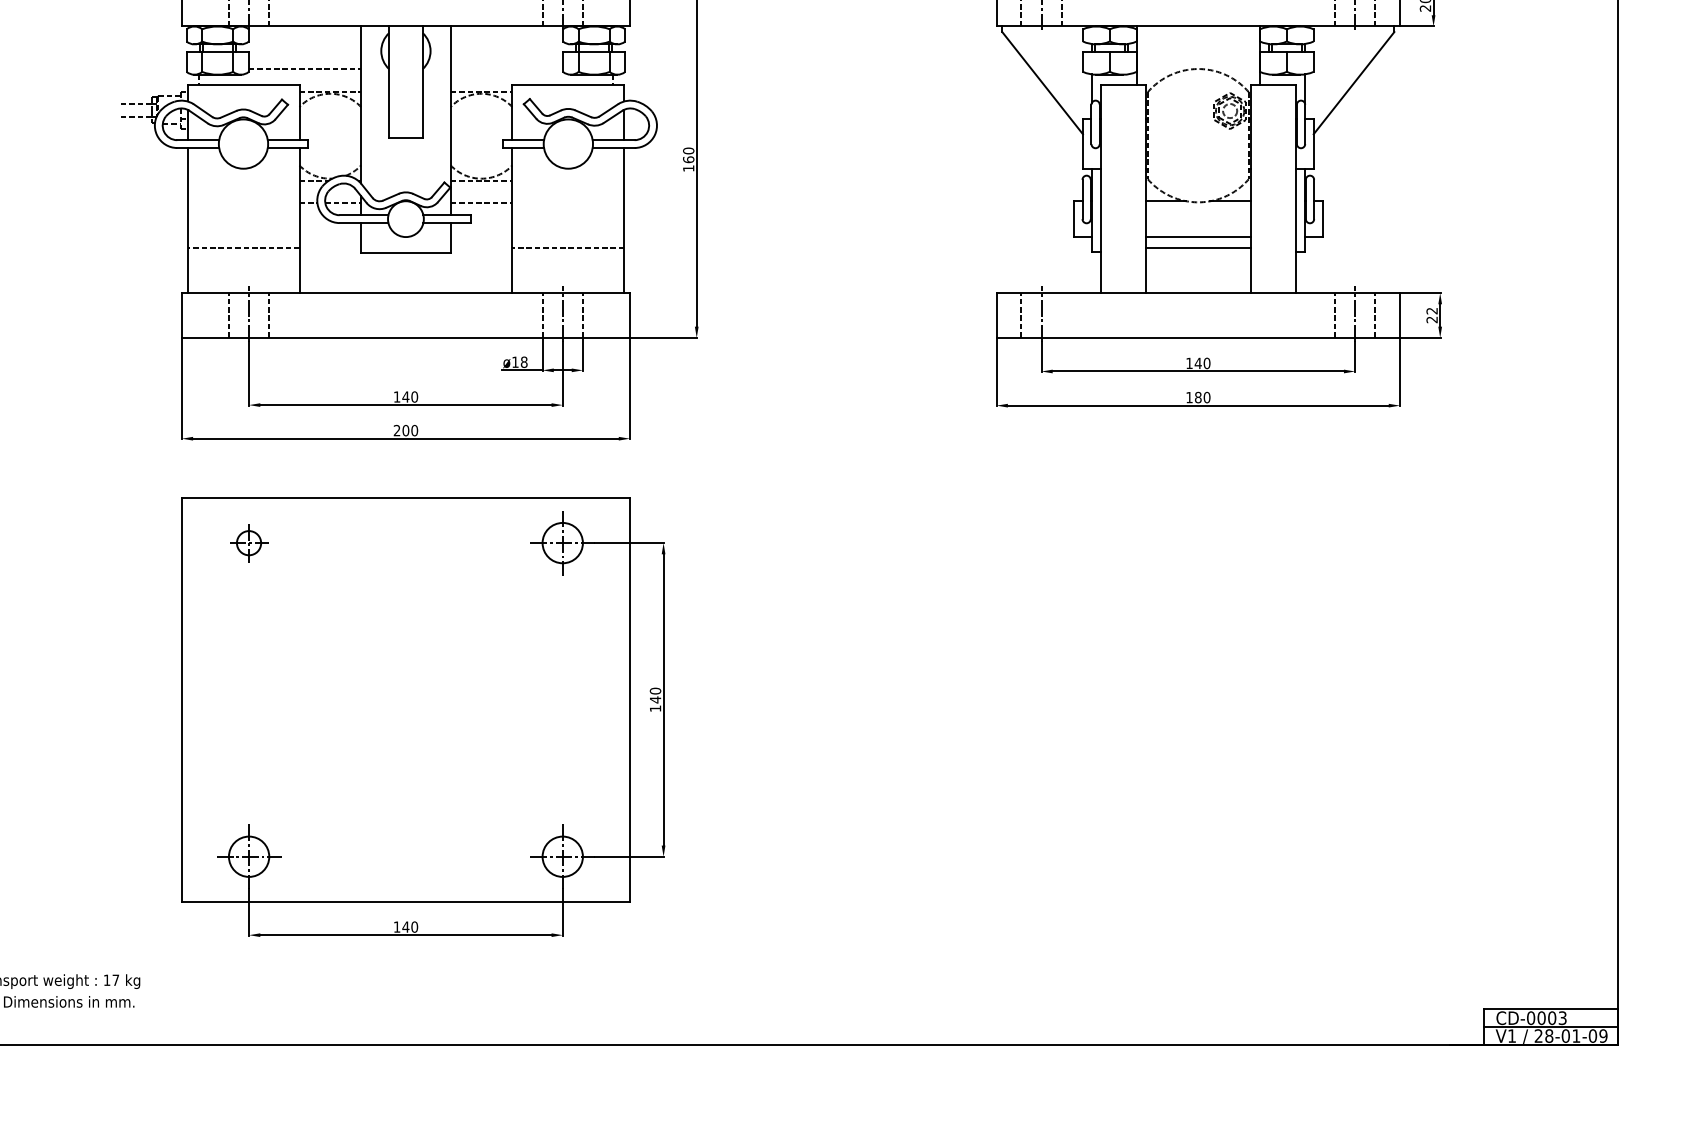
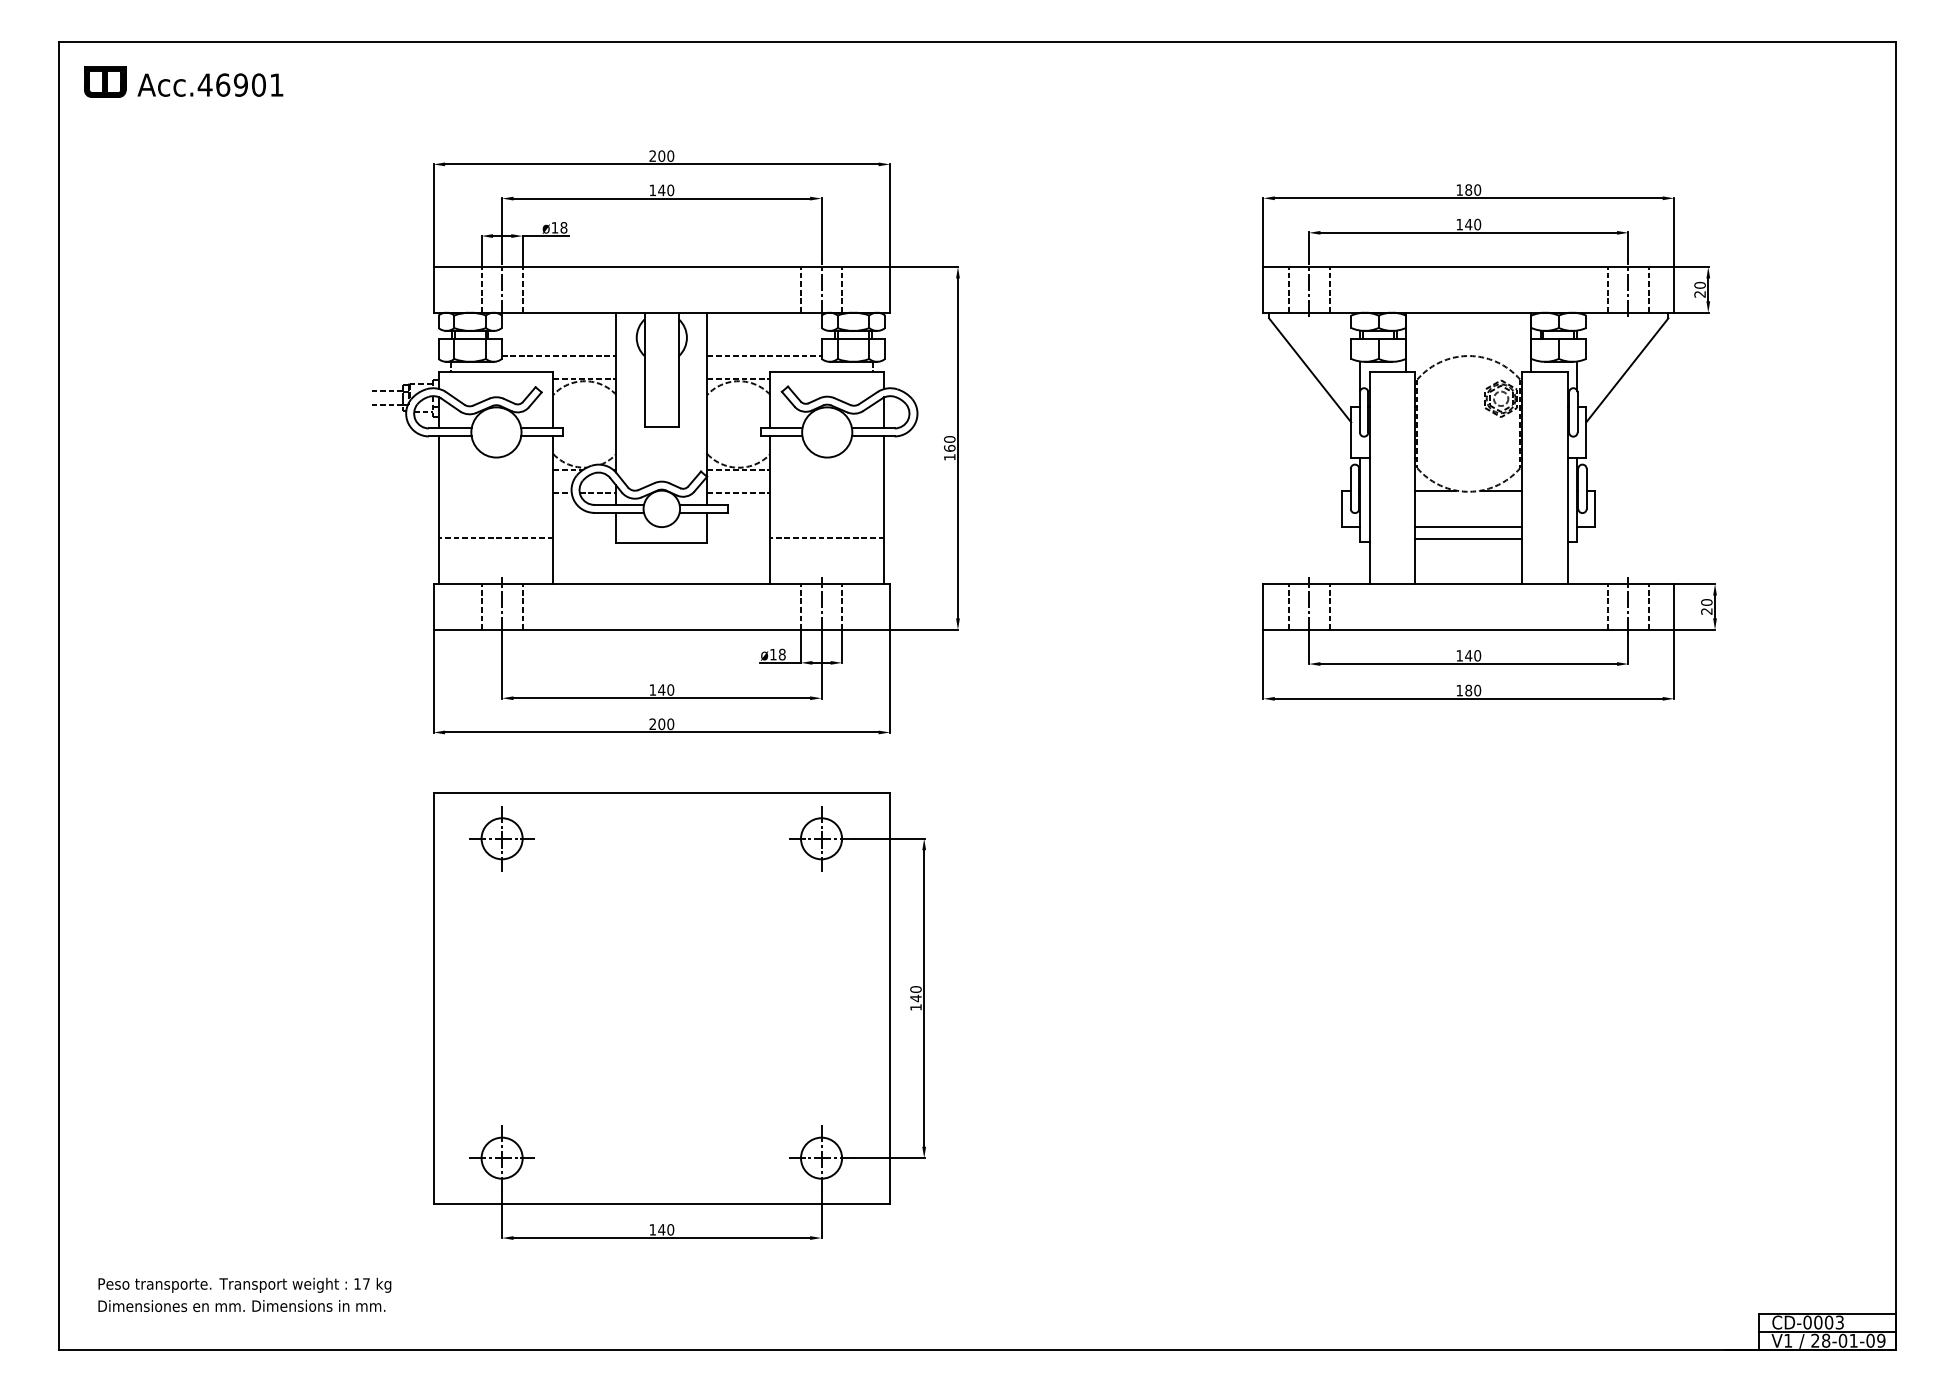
line: (506, 69) -> (764, 356), added
text: (1431, 311) -> (1706, 602), 22 -> 20
line: (1061, 315) -> (1329, 606), added
part: (248, 542) -> (501, 838), size x1.67

